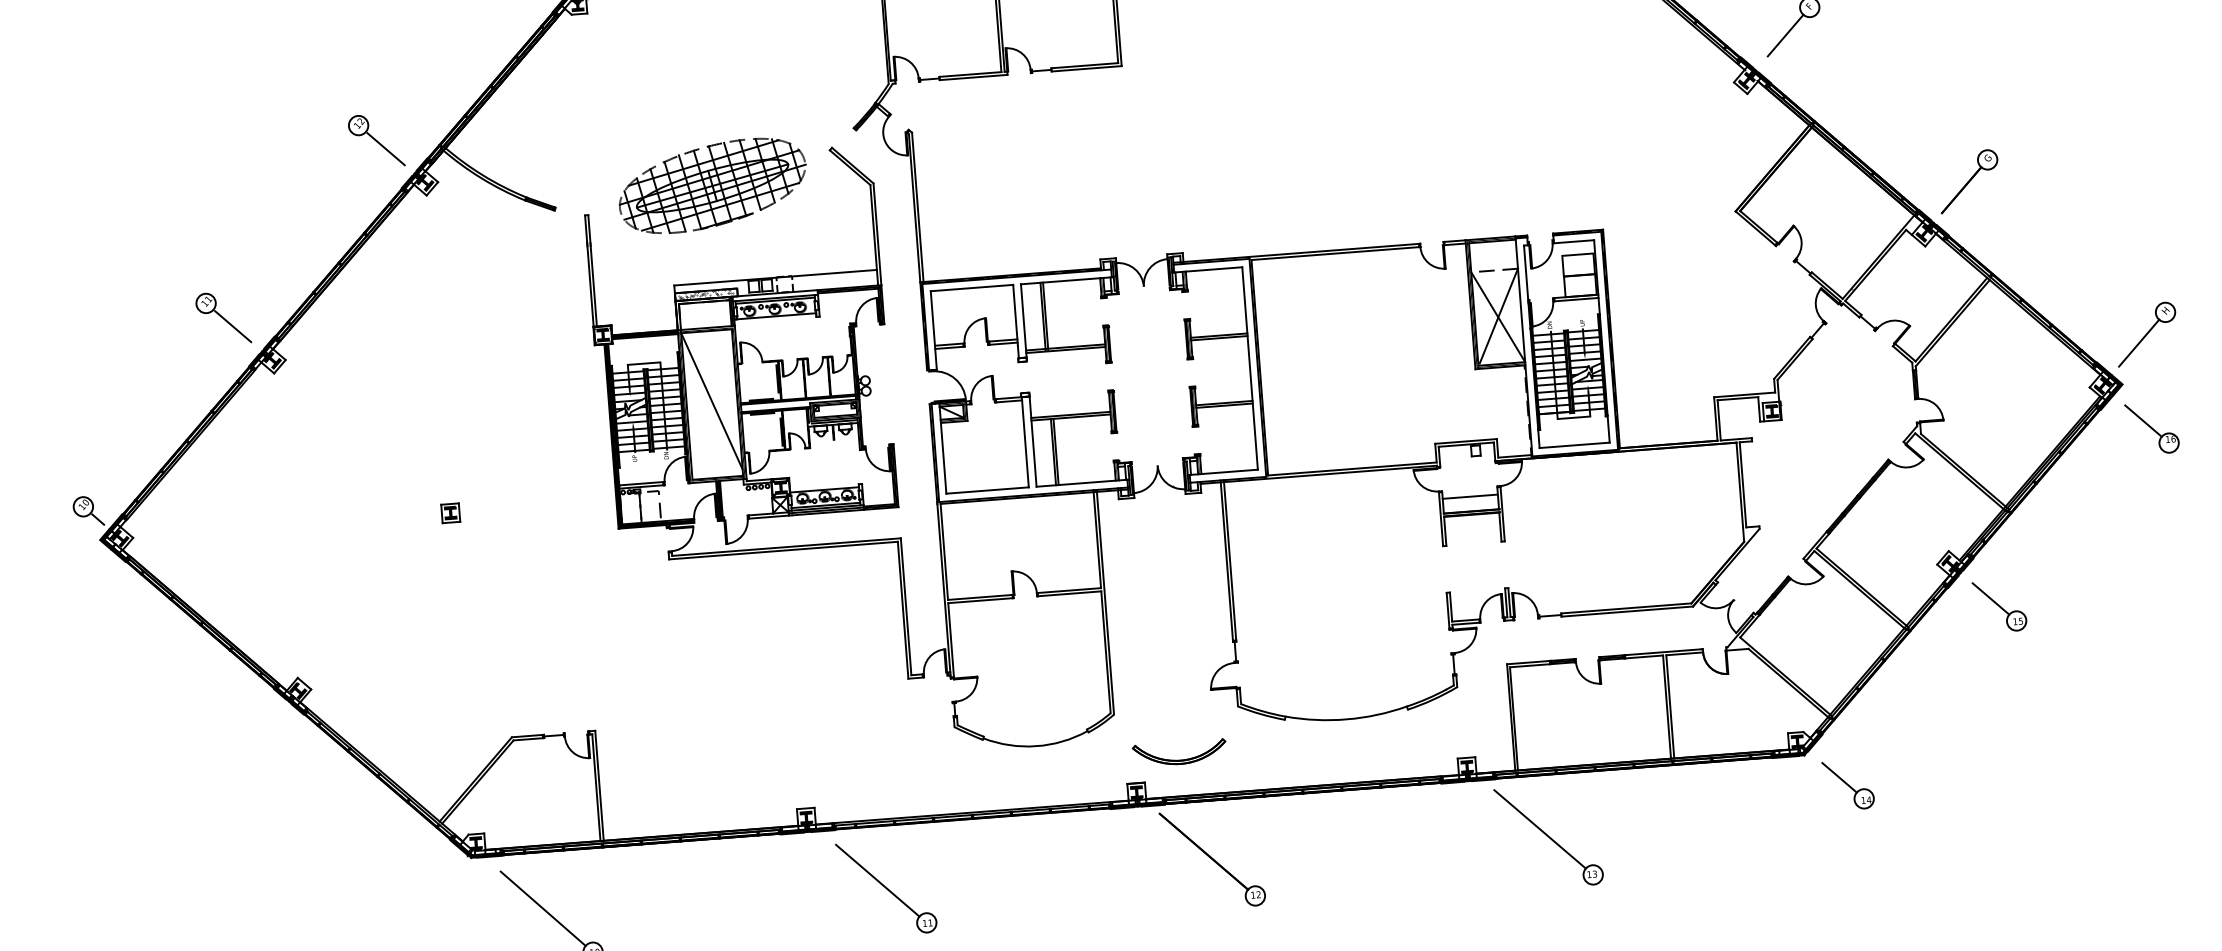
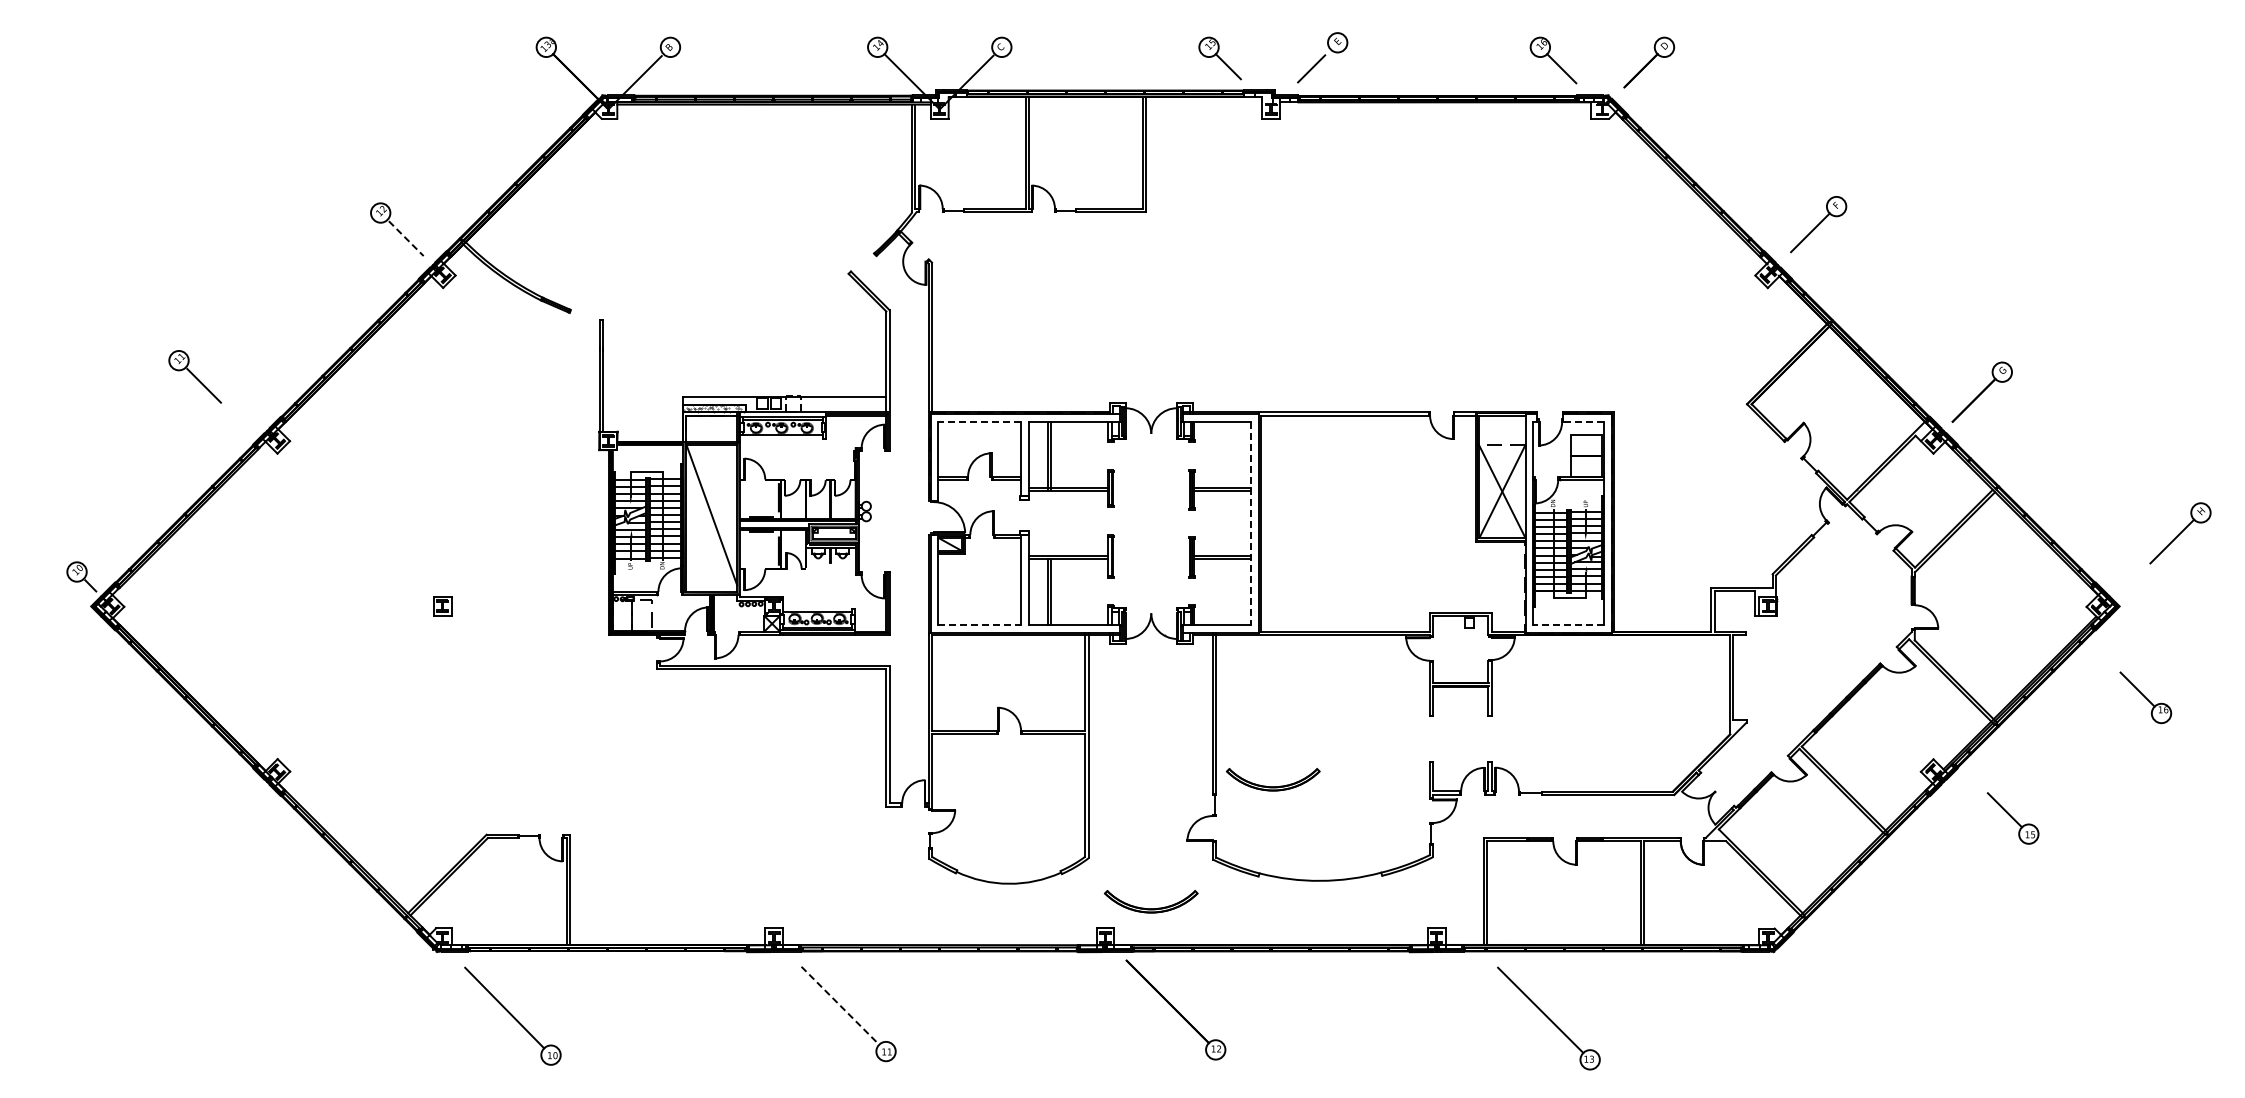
line: (386, 149) -> (406, 238), solid -> dashed
part: (713, 185) -> (729, 299), removed
line: (1573, 242) -> (1583, 422), solid -> dashed
line: (971, 288) -> (979, 422), solid -> dashed
part: (223, 317) -> (195, 376), moved
part: (2146, 334) -> (2180, 533), moved
line: (1249, 368) -> (1250, 523), solid -> dashed
part: (2151, 428) -> (2145, 697), moved
line: (1574, 445) -> (1568, 625), solid -> dashed
line: (988, 490) -> (980, 625), solid -> dashed
line: (1469, 496) -> (1459, 668), removed
part: (1999, 606) -> (2012, 818), moved
part: (1292, 628) -> (1273, 786), added
part: (1848, 784) -> (1815, 984), removed
part: (1548, 836) -> (1548, 1018), moved
line: (877, 881) -> (840, 1006), solid -> dashed

